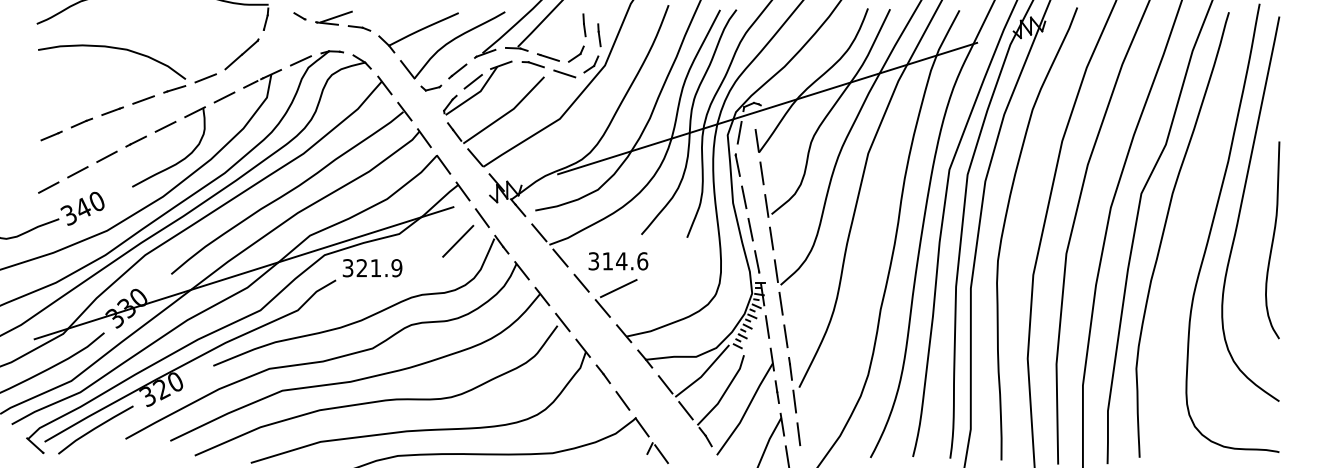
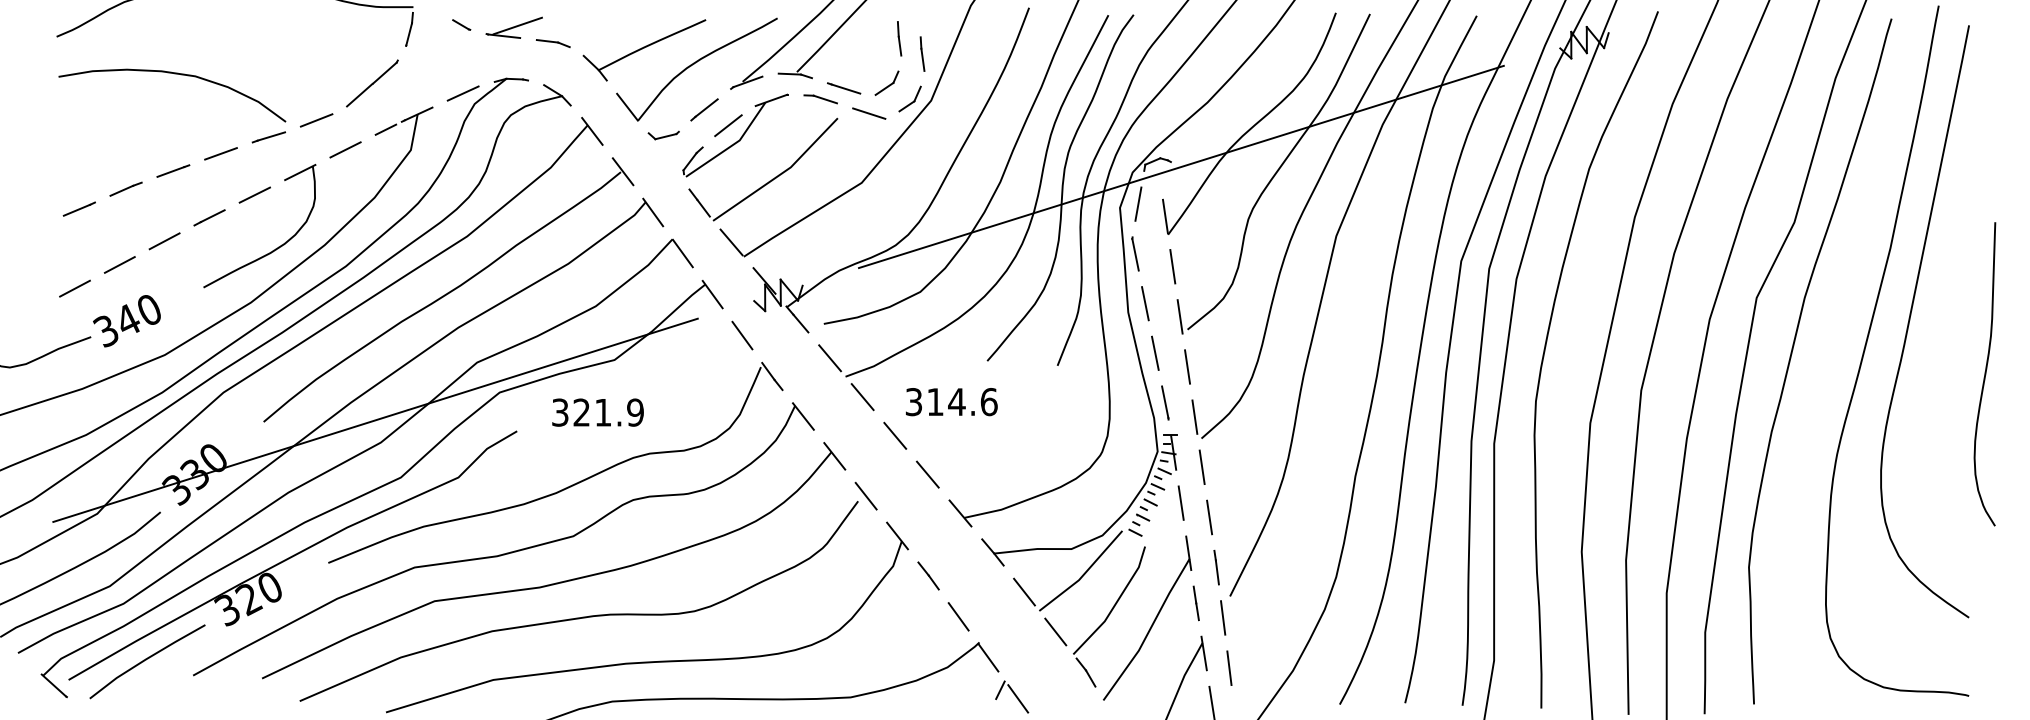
line: (458, 240) -> (705, 370), removed
curve: (1272, 240) -> (1984, 374), moved
text: (372, 268) -> (597, 413), moved
line: (618, 288) -> (951, 443), removed

